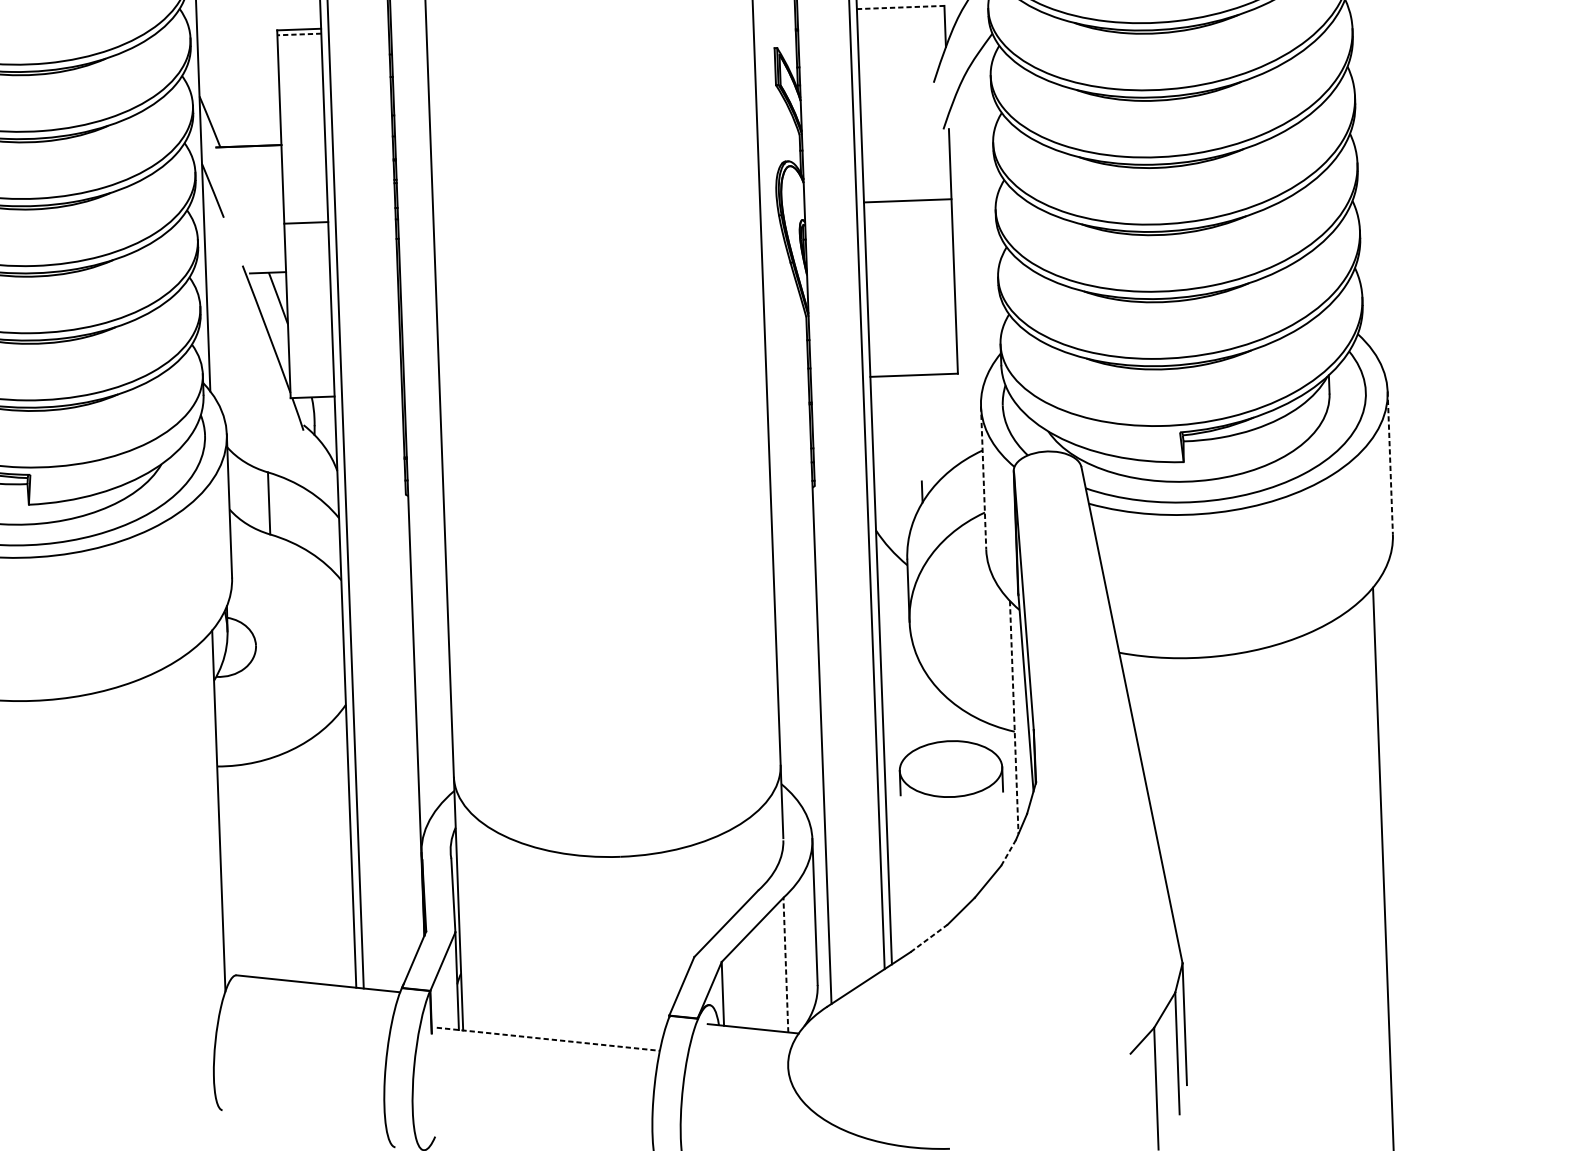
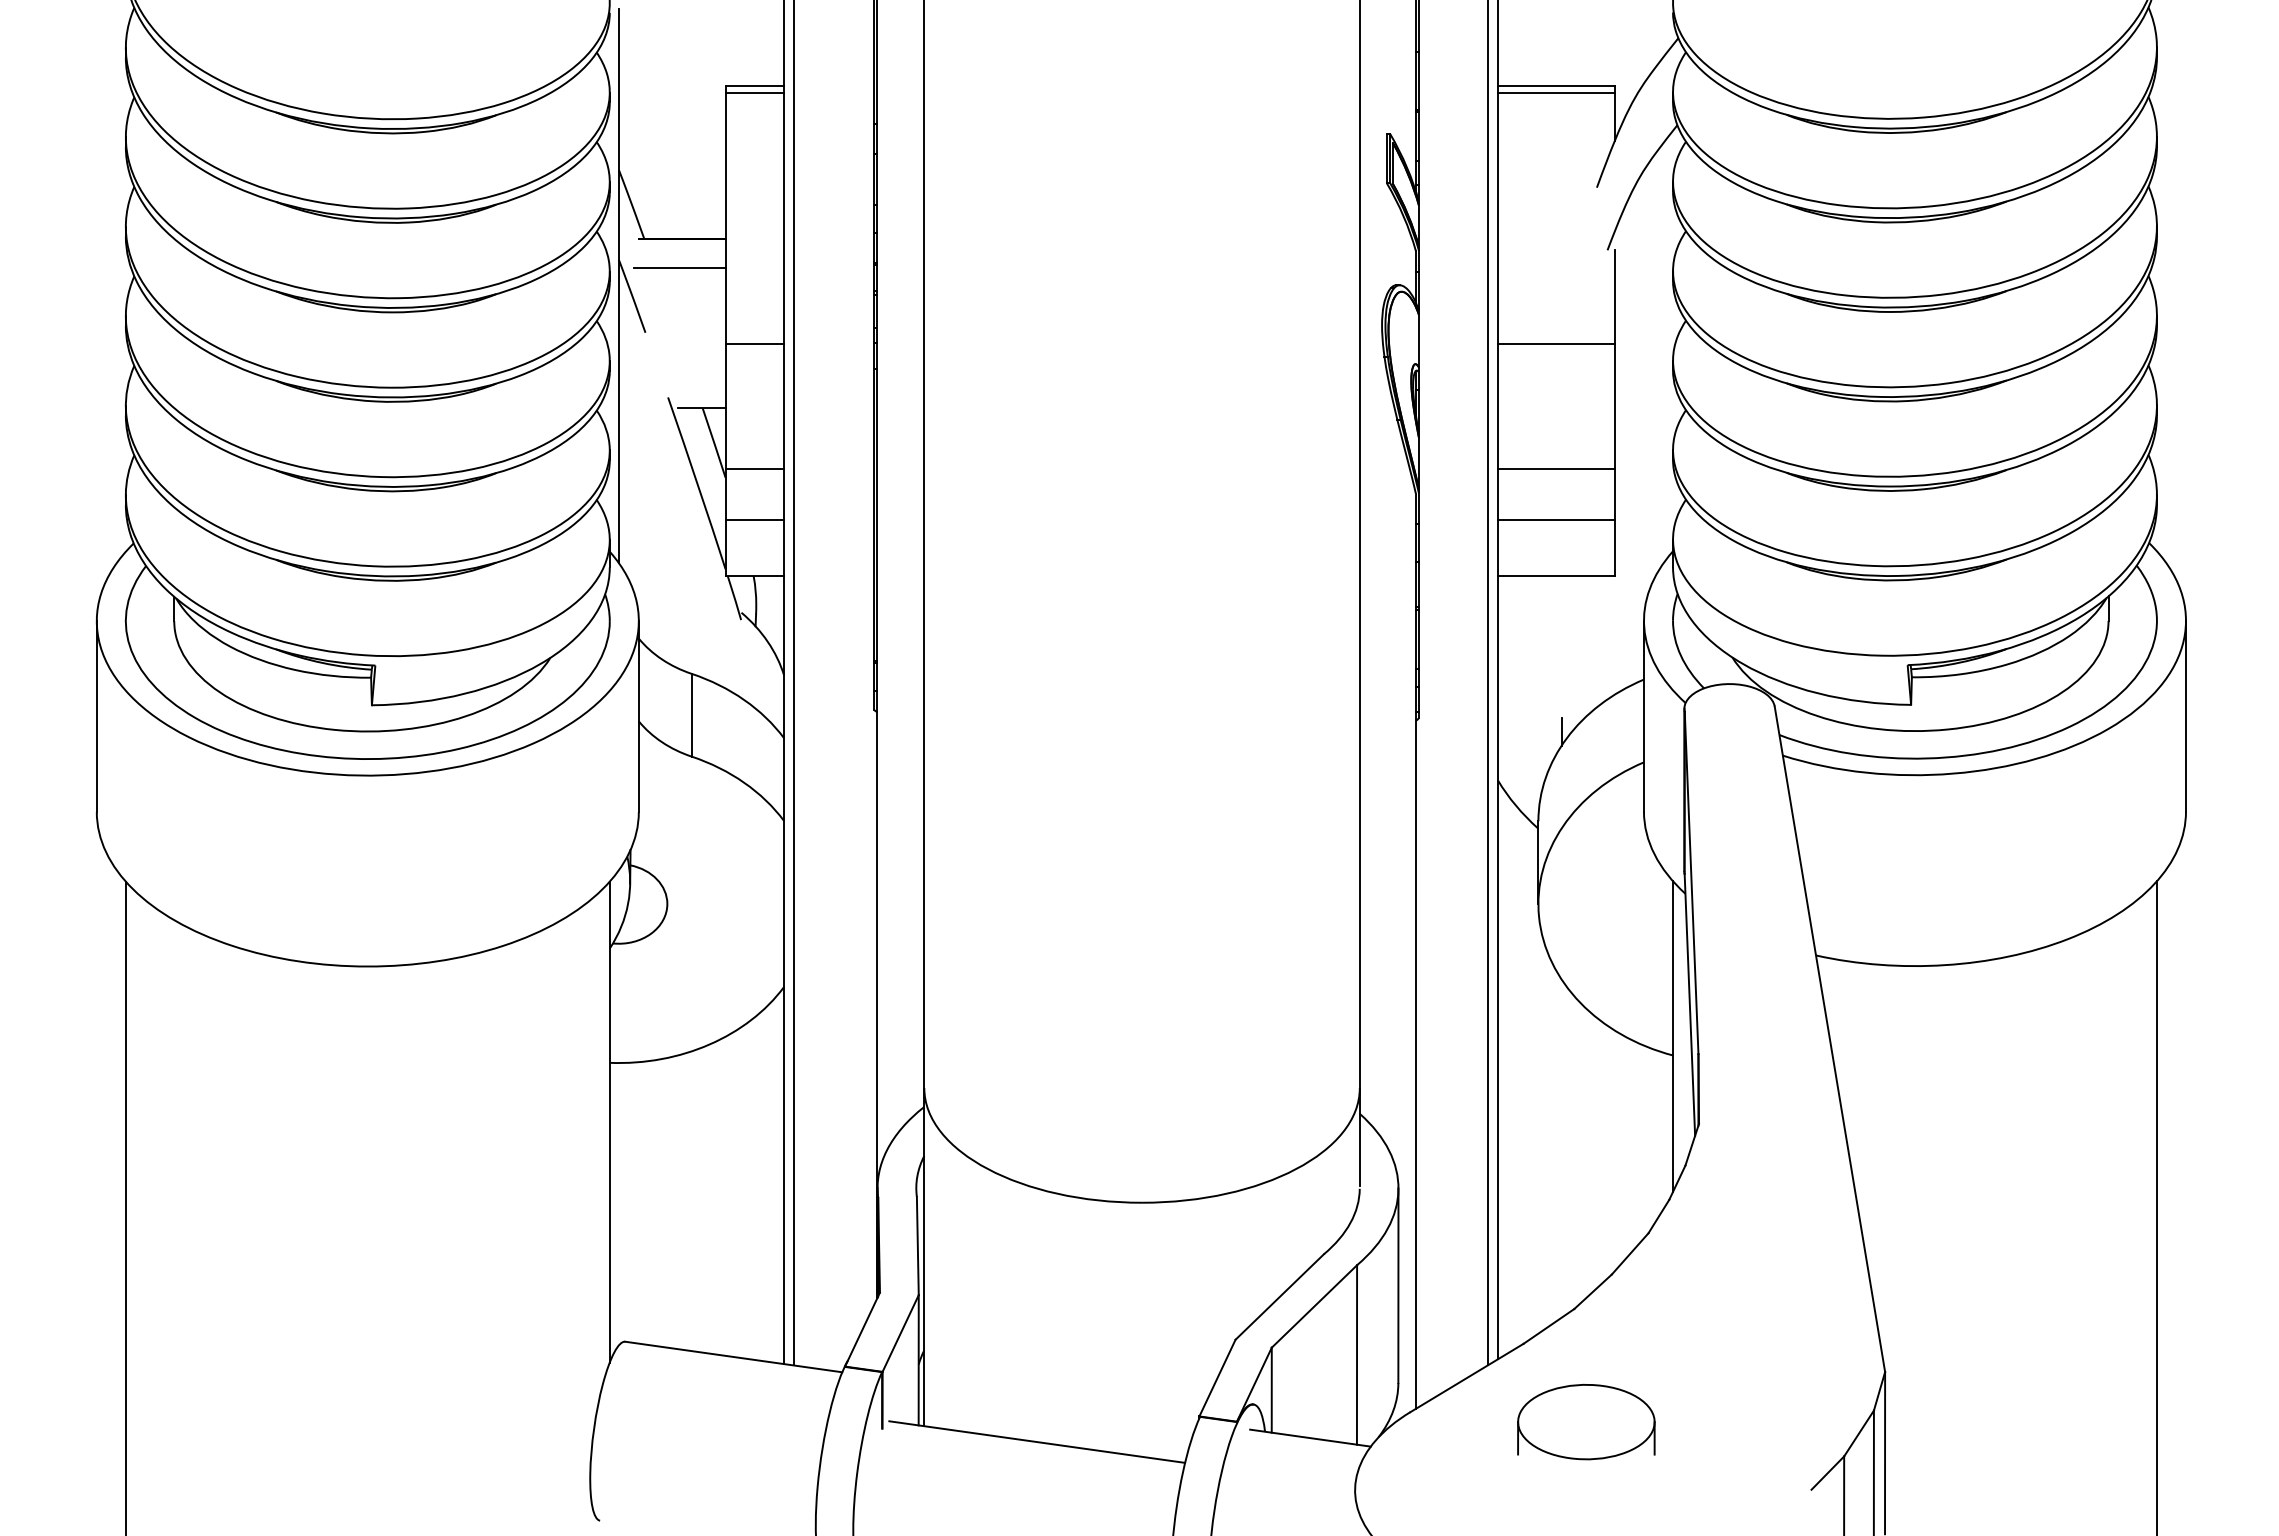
line: (901, 7) -> (1557, 85), dashed -> solid
line: (900, 12) -> (1556, 92), added
line: (299, 34) -> (754, 92), dashed -> solid
line: (247, 167) -> (679, 267), added
line: (911, 295) -> (1556, 469), added
line: (309, 317) -> (754, 469), added
line: (912, 333) -> (1556, 520), added
line: (310, 355) -> (754, 520), added
line: (1389, 463) -> (2185, 716), dashed -> solid
line: (984, 478) -> (1644, 716), dashed -> solid
line: (1014, 718) -> (1673, 1037), dashed -> solid
part: (951, 769) -> (1586, 1422), moved
line: (1008, 852) -> (1658, 1216), dashed -> solid
line: (929, 938) -> (1549, 1326), dashed -> solid
line: (786, 964) -> (1357, 1354), dashed -> solid
line: (548, 1039) -> (1037, 1442), dashed -> solid

